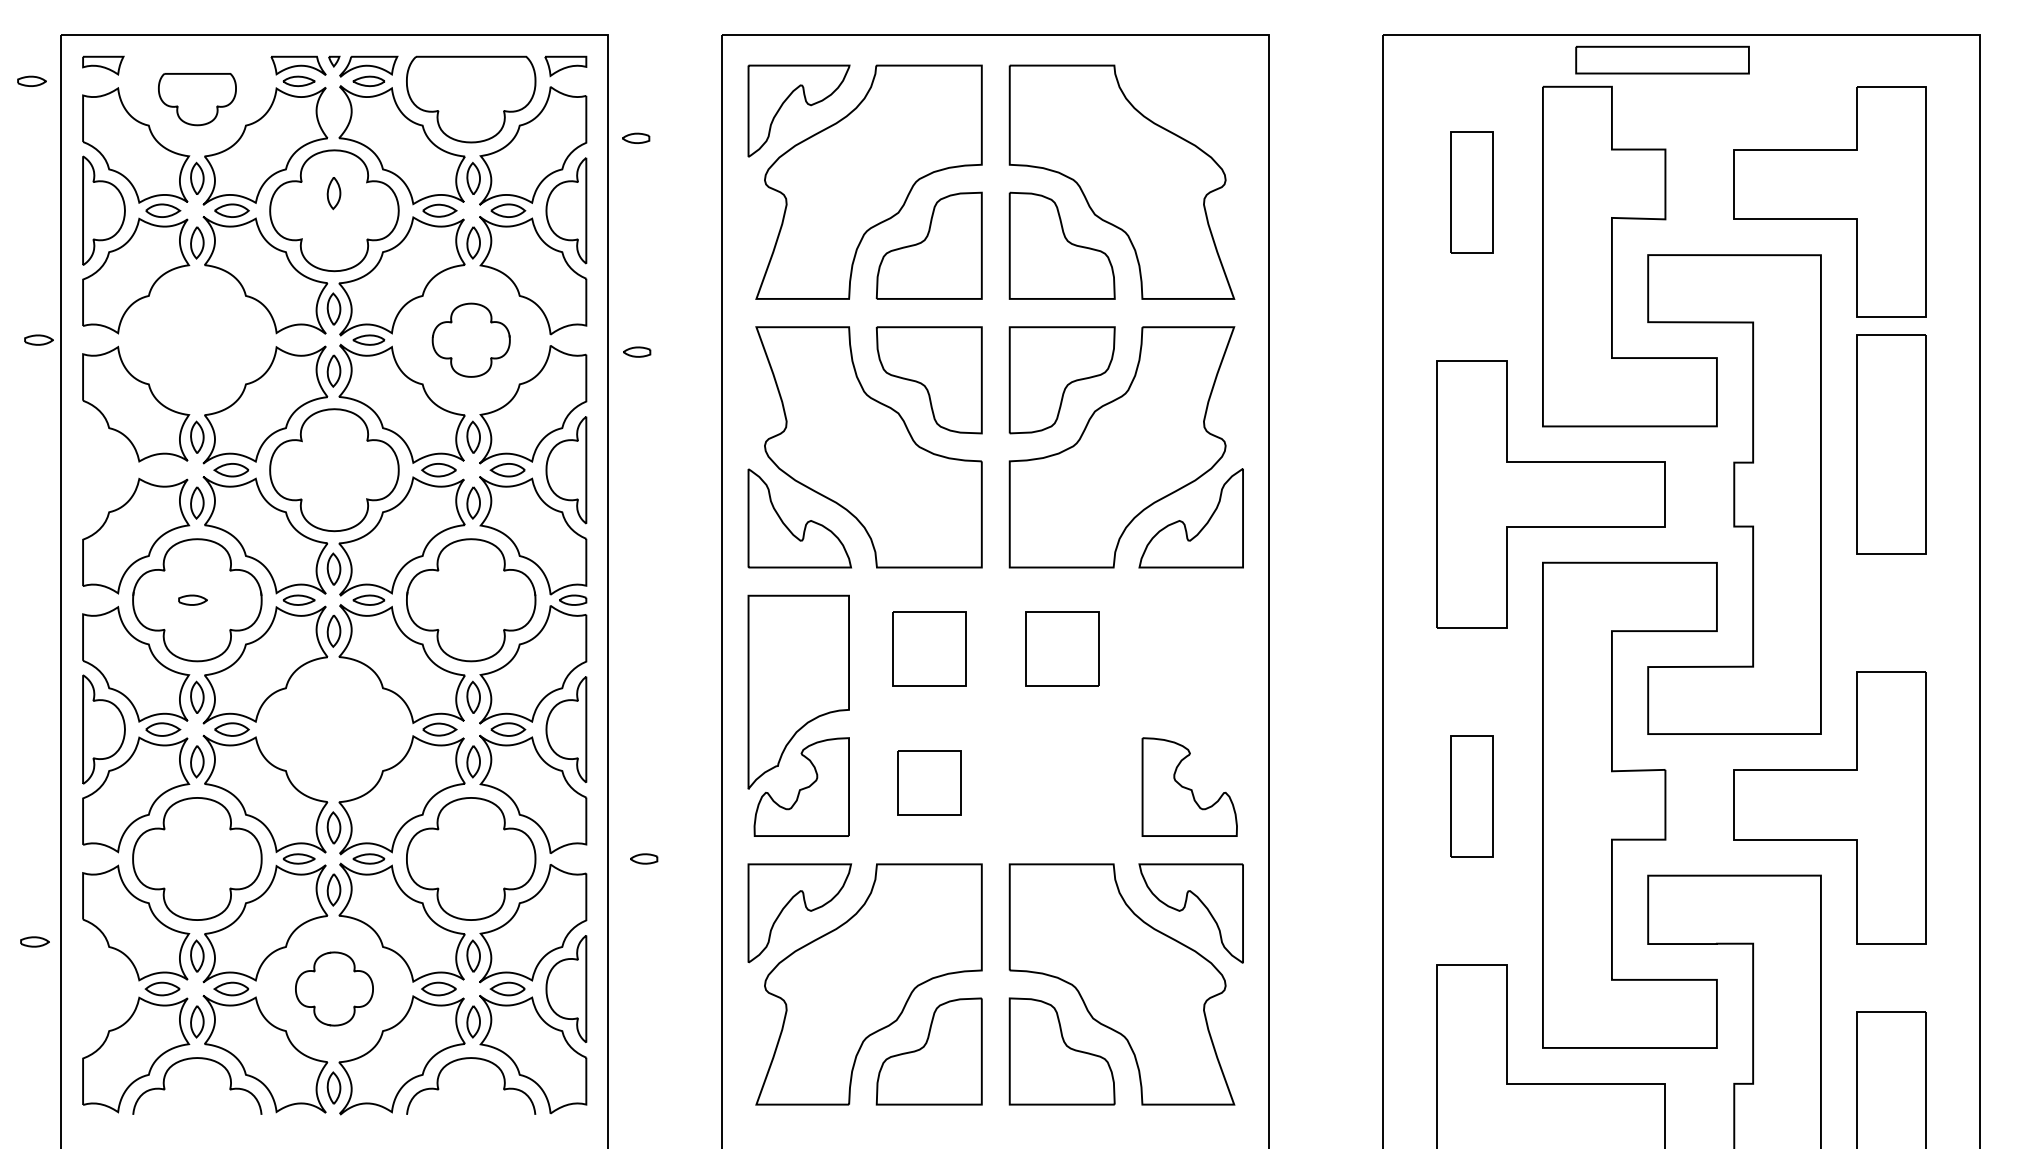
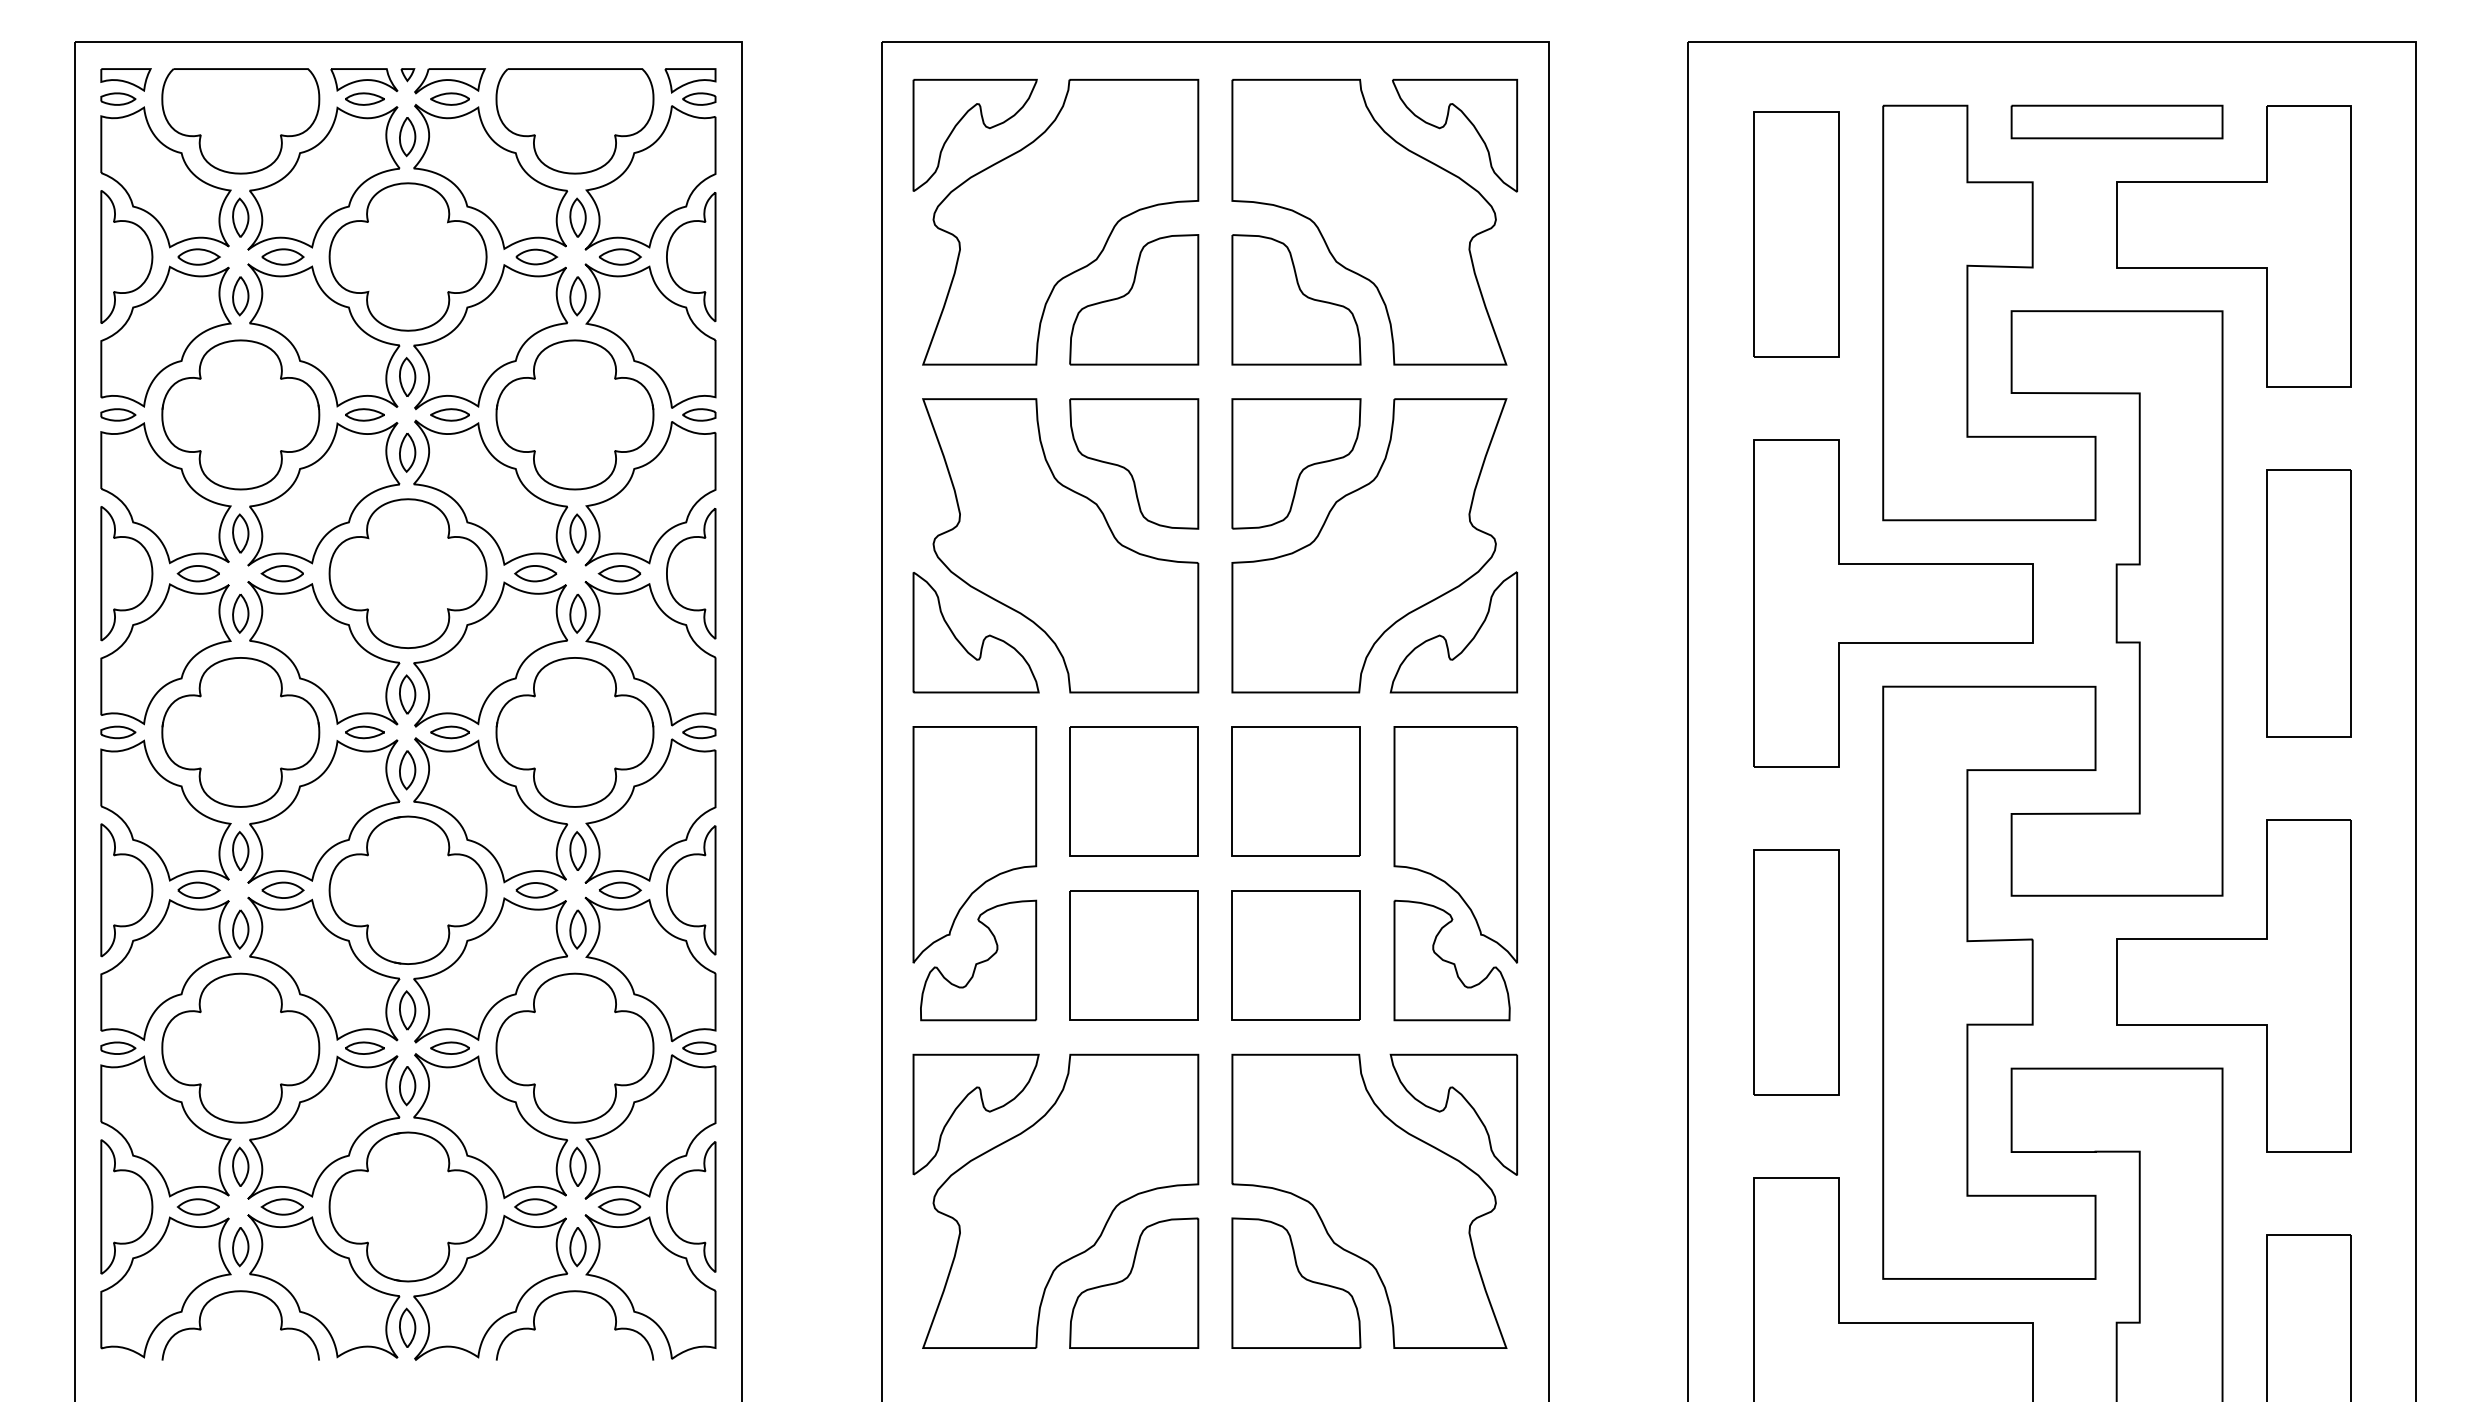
part: (1662, 59) -> (2117, 121), moved
part: (31, 80) -> (117, 98), moved
part: (197, 99) -> (240, 121), size x1.67
part: (1184, 103) -> (1445, 126), added
part: (636, 137) -> (699, 98), moved
part: (1471, 192) -> (1795, 234), size x1.67
part: (333, 193) -> (406, 137), moved
part: (38, 339) -> (117, 414), moved
part: (298, 339) -> (364, 414), added
part: (197, 340) -> (240, 415), added
part: (471, 340) -> (575, 415), size x1.67
part: (637, 351) -> (699, 414), moved
part: (1891, 444) -> (2308, 603), moved
part: (103, 469) -> (126, 572), added
part: (162, 470) -> (198, 574), added
part: (192, 599) -> (117, 731), moved
part: (929, 648) -> (1134, 791), size x1.43
part: (1062, 648) -> (1296, 791), size x1.43
part: (1192, 691) -> (1455, 843), added
part: (334, 729) -> (408, 890), added
part: (929, 782) -> (1134, 954), size x1.67
part: (1062, 782) -> (1296, 954), added
part: (1471, 796) -> (1795, 971), size x1.67
part: (644, 858) -> (699, 1047), moved
part: (34, 941) -> (117, 1047), moved
part: (103, 988) -> (126, 1206), added
part: (334, 988) -> (408, 1206), size x1.67

